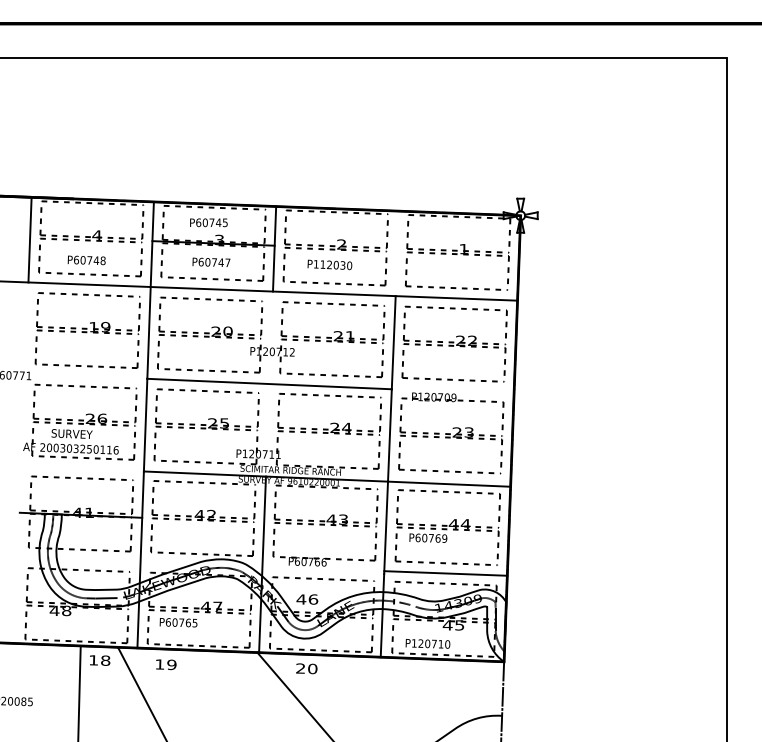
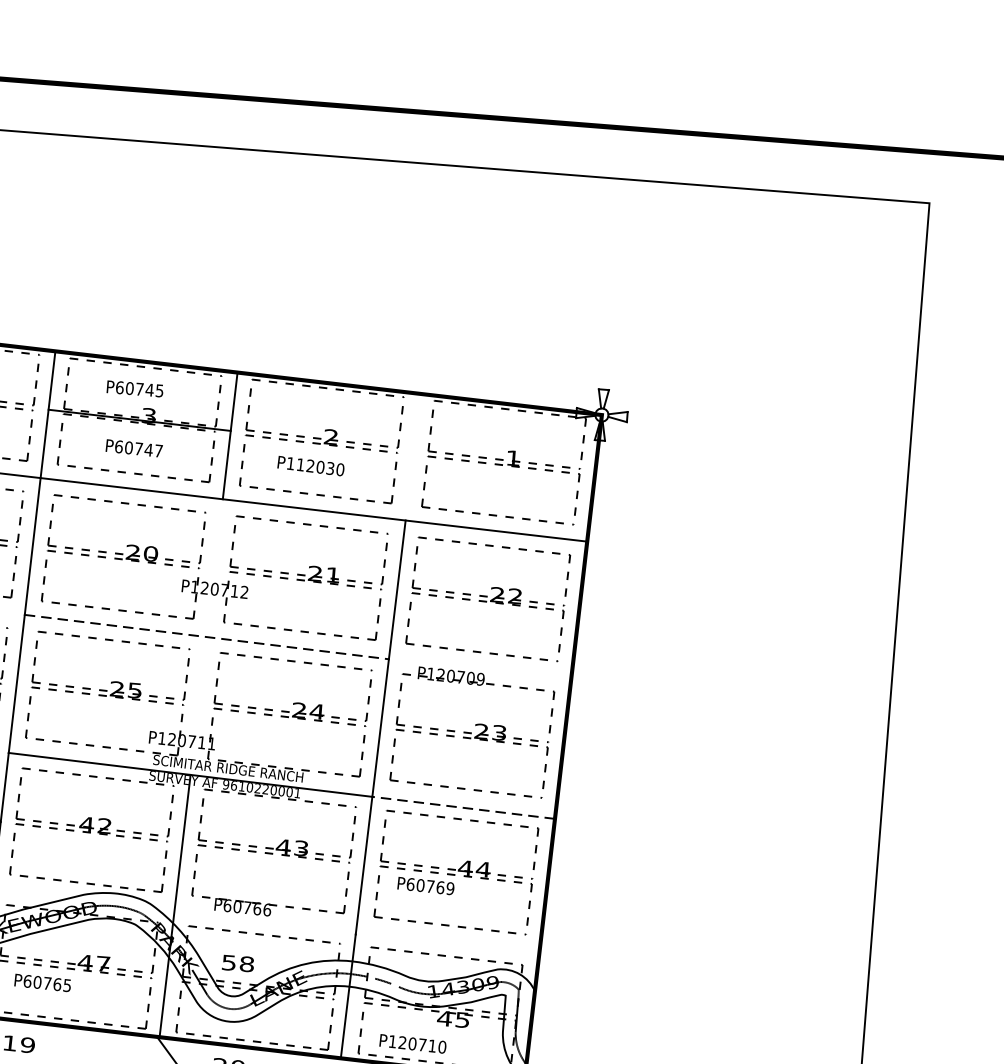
line: (270, 384) -> (208, 637), solid -> dashed
line: (448, 484) -> (462, 808), solid -> dashed
line: (445, 573) -> (447, 940), removed
text: (307, 599) -> (238, 963), 46 -> 58

